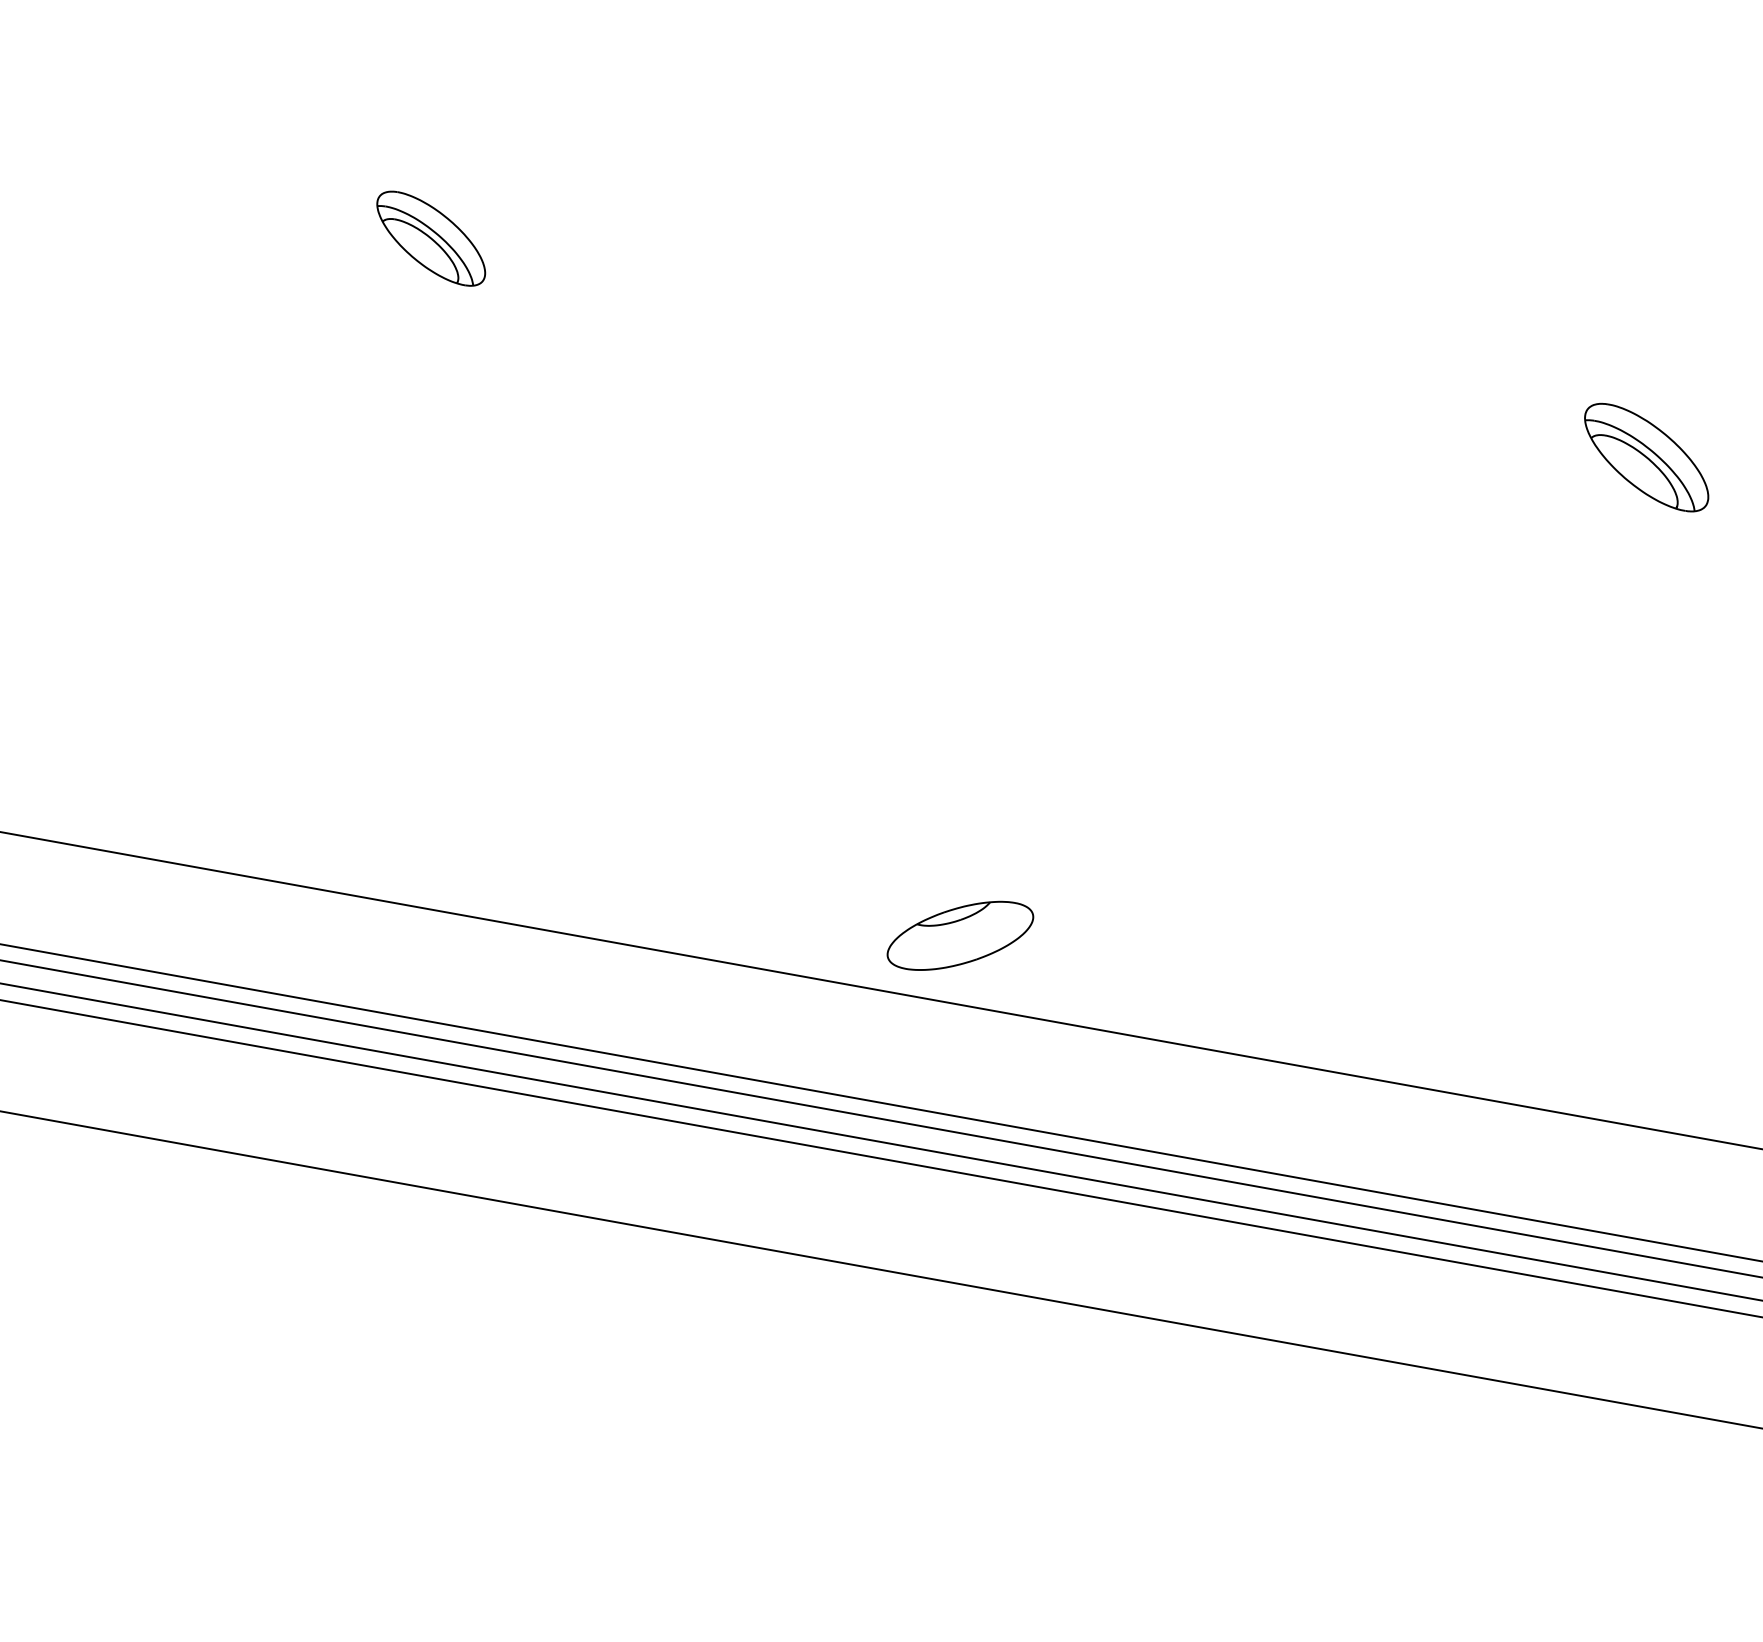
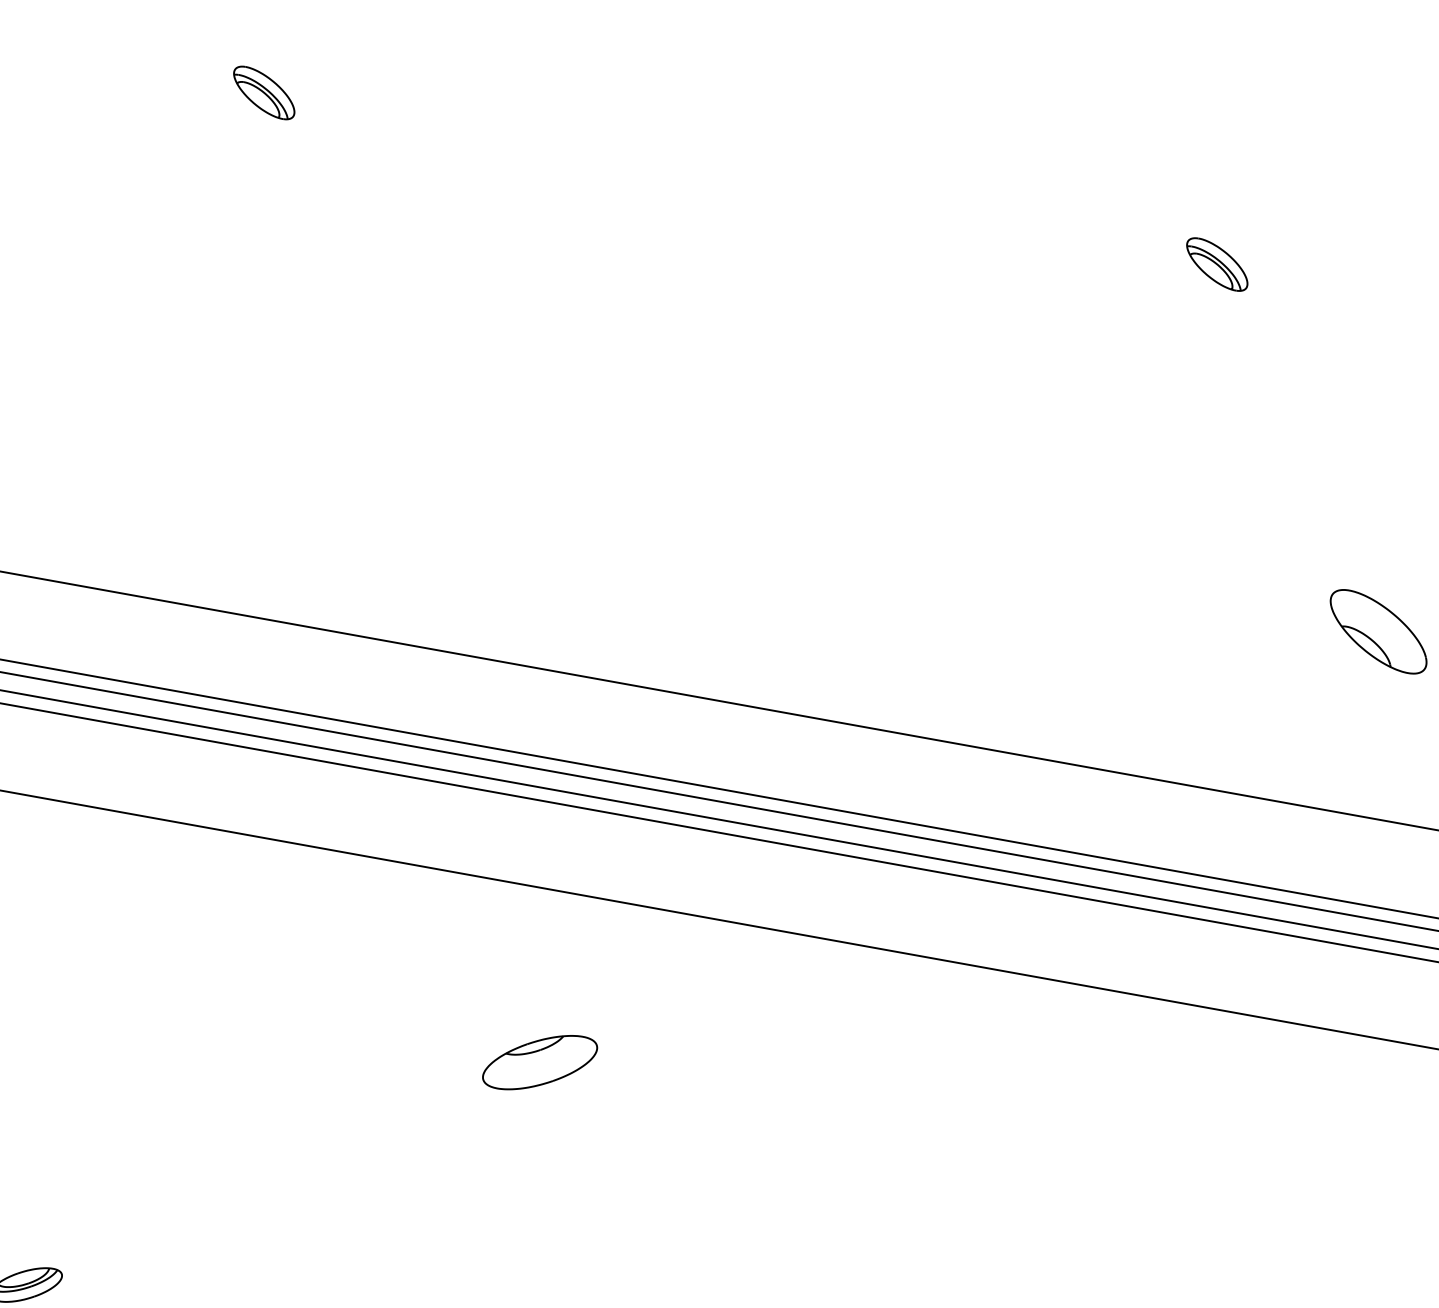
part: (431, 238) -> (264, 92), size x0.71
part: (1647, 457) -> (1217, 264), size x0.62
part: (960, 935) -> (540, 1062), moved

